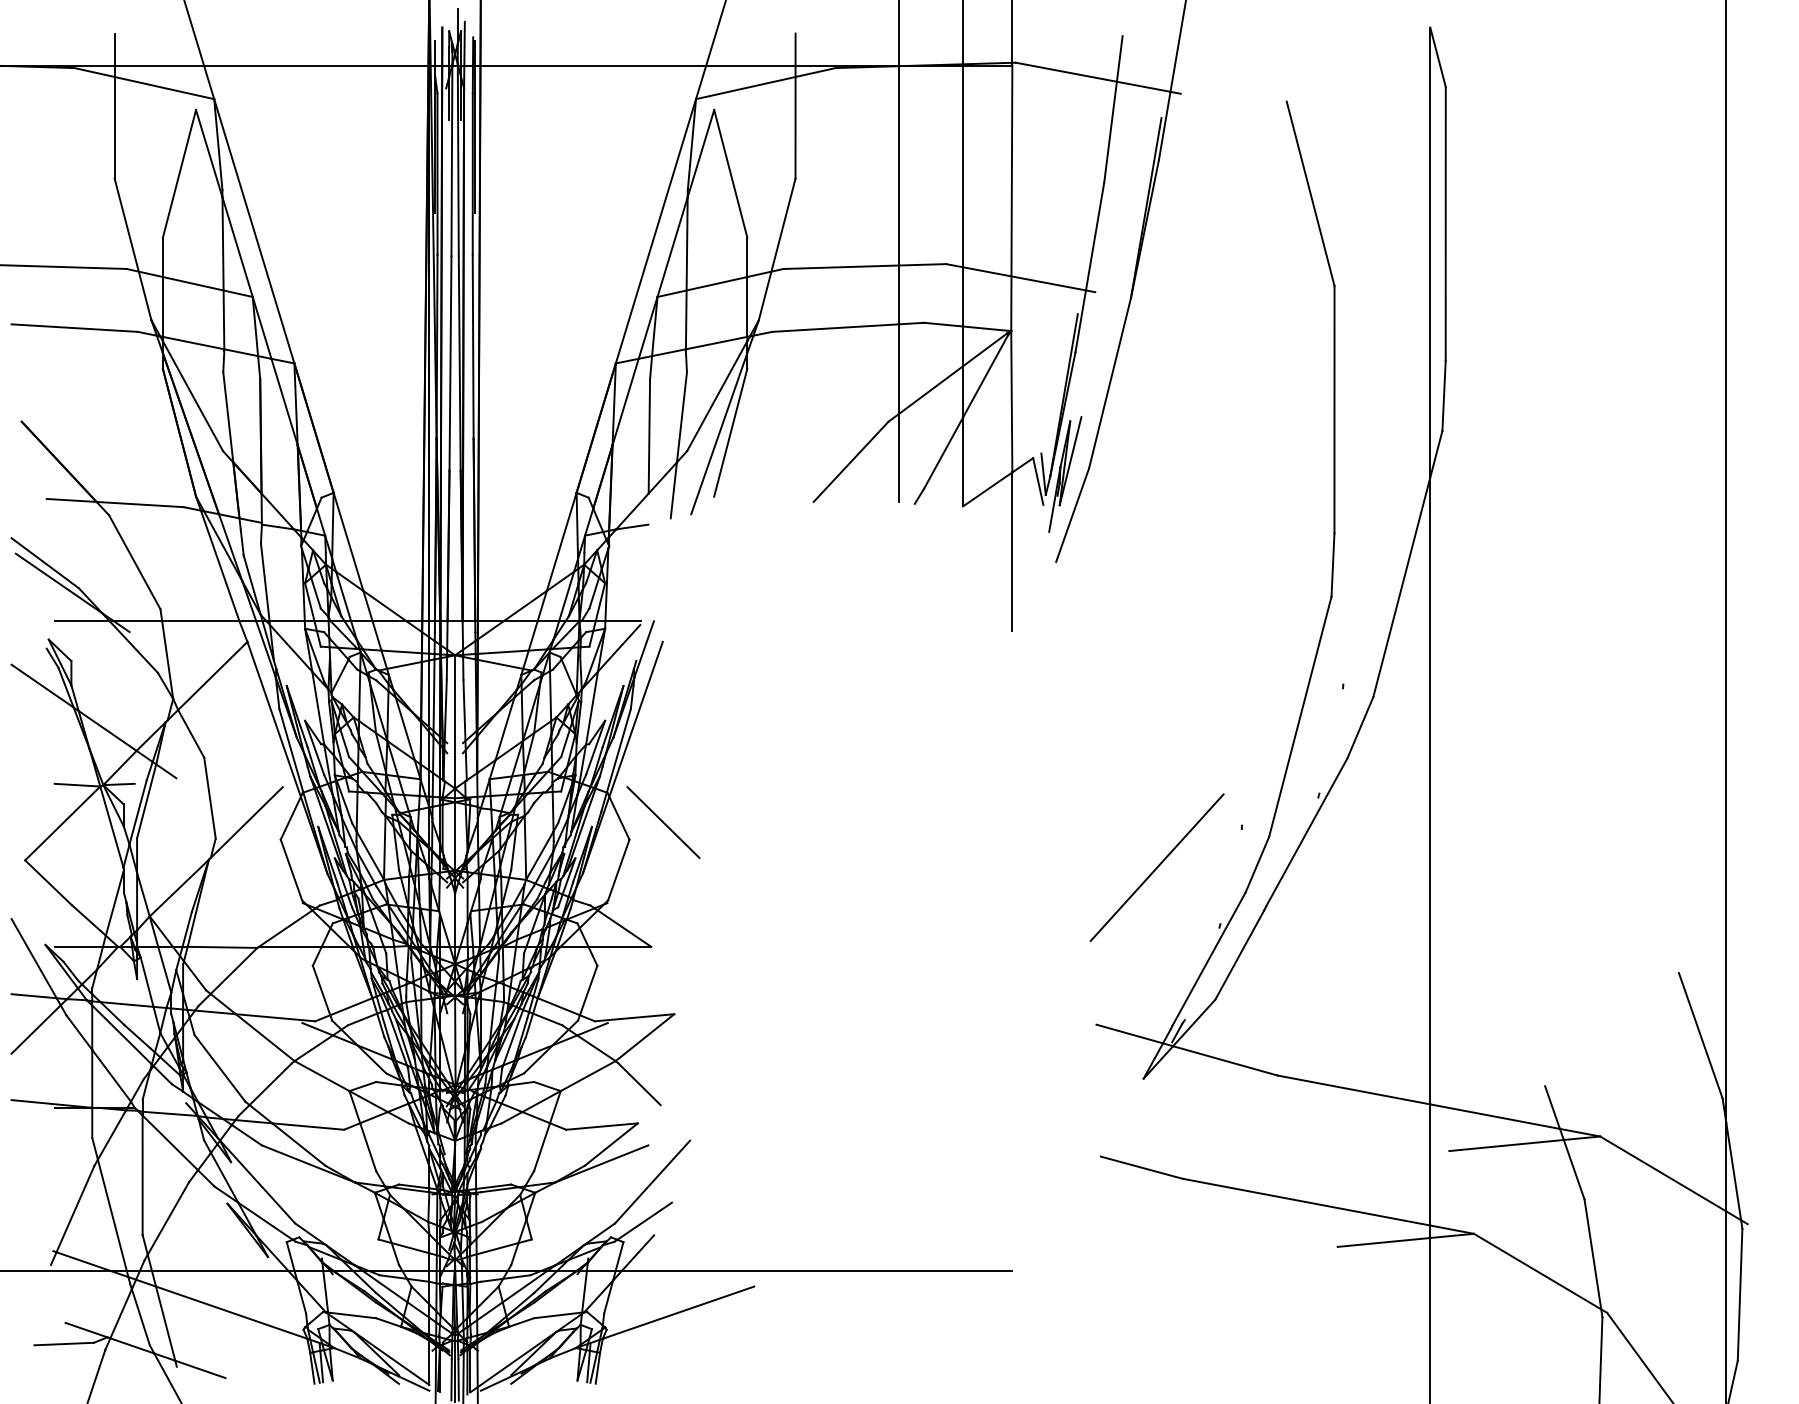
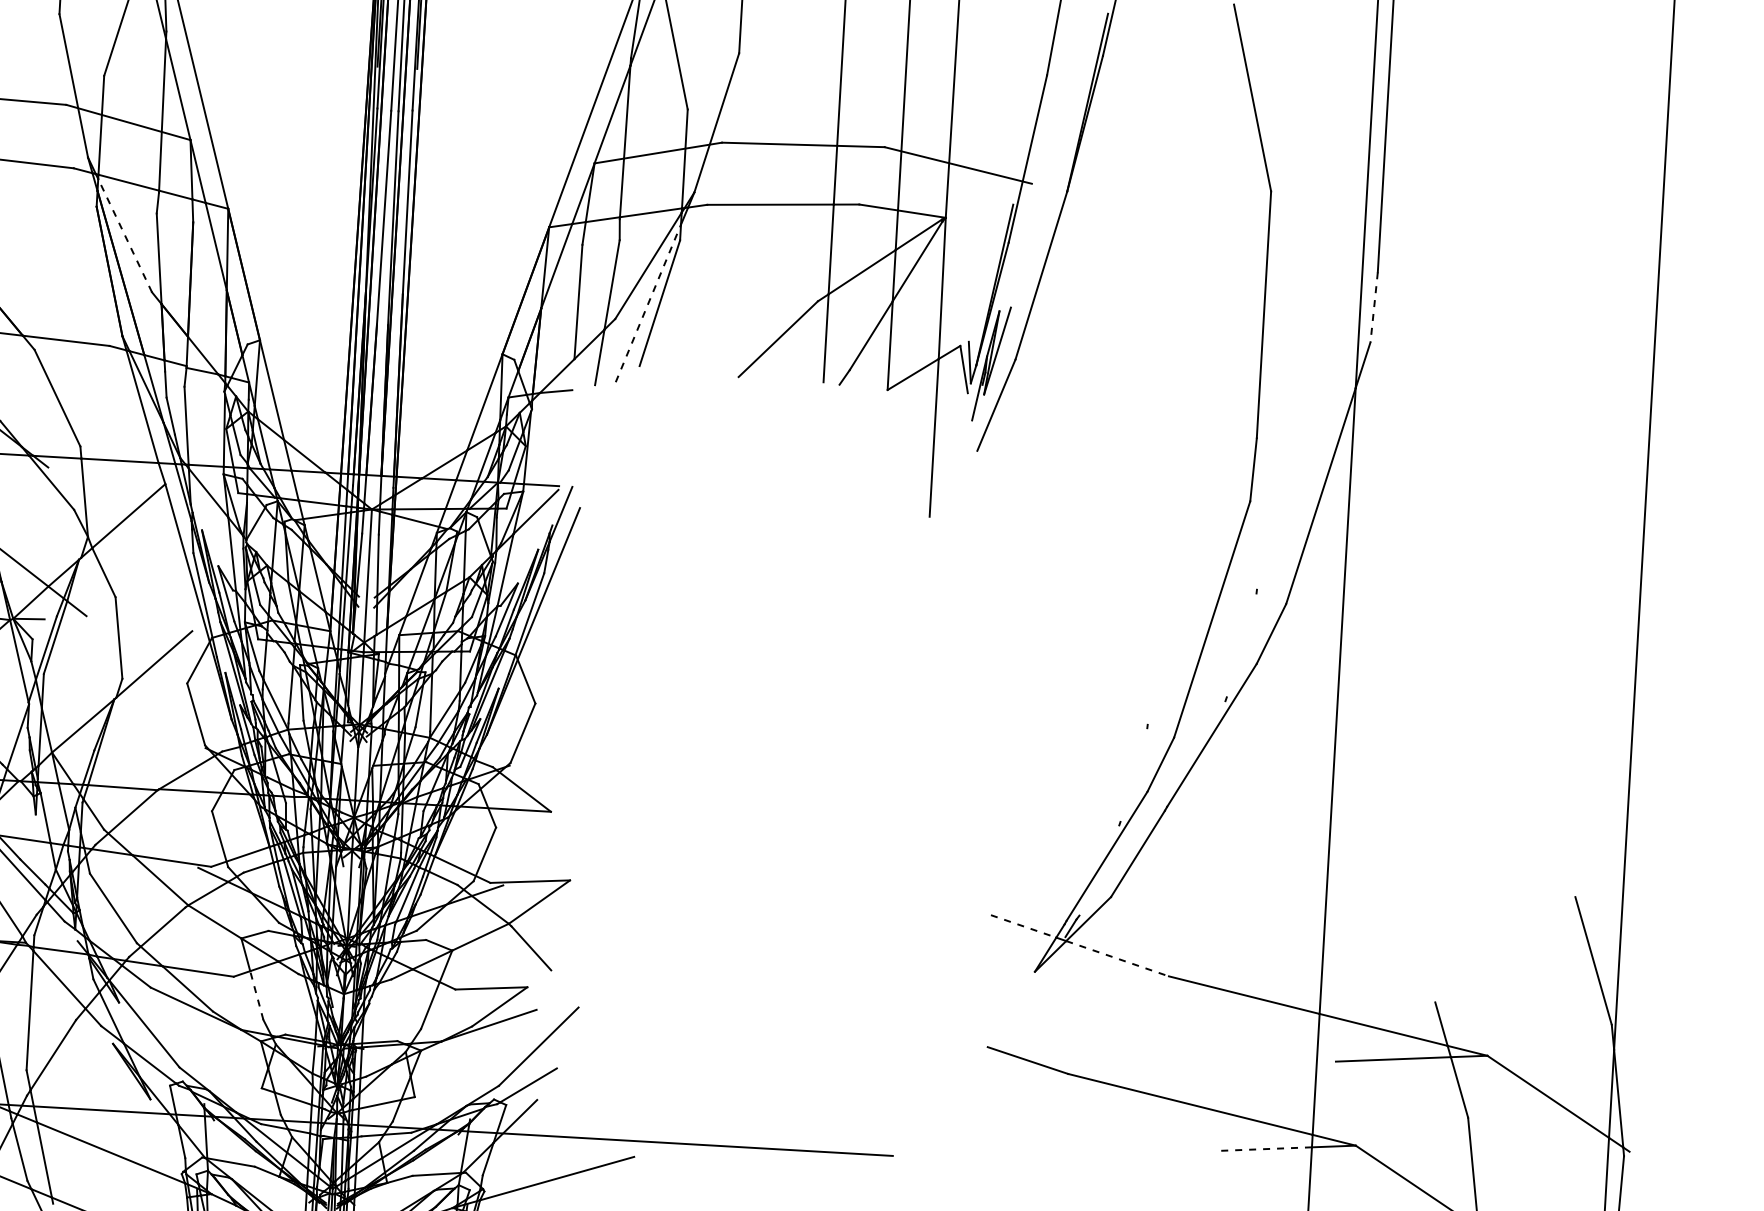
line: (192, 396) -> (124, 235), solid -> dashed
line: (1444, 396) -> (1374, 308), solid -> dashed
line: (719, 433) -> (648, 303), solid -> dashed
line: (663, 822) -> (570, 688), removed
line: (1156, 867) -> (1059, 761), removed
line: (1129, 1034) -> (1023, 926), solid -> dashed
line: (1225, 1061) -> (1117, 959), solid -> dashed
line: (368, 1146) -> (257, 994), solid -> dashed
line: (1384, 1242) -> (1265, 1149), solid -> dashed

